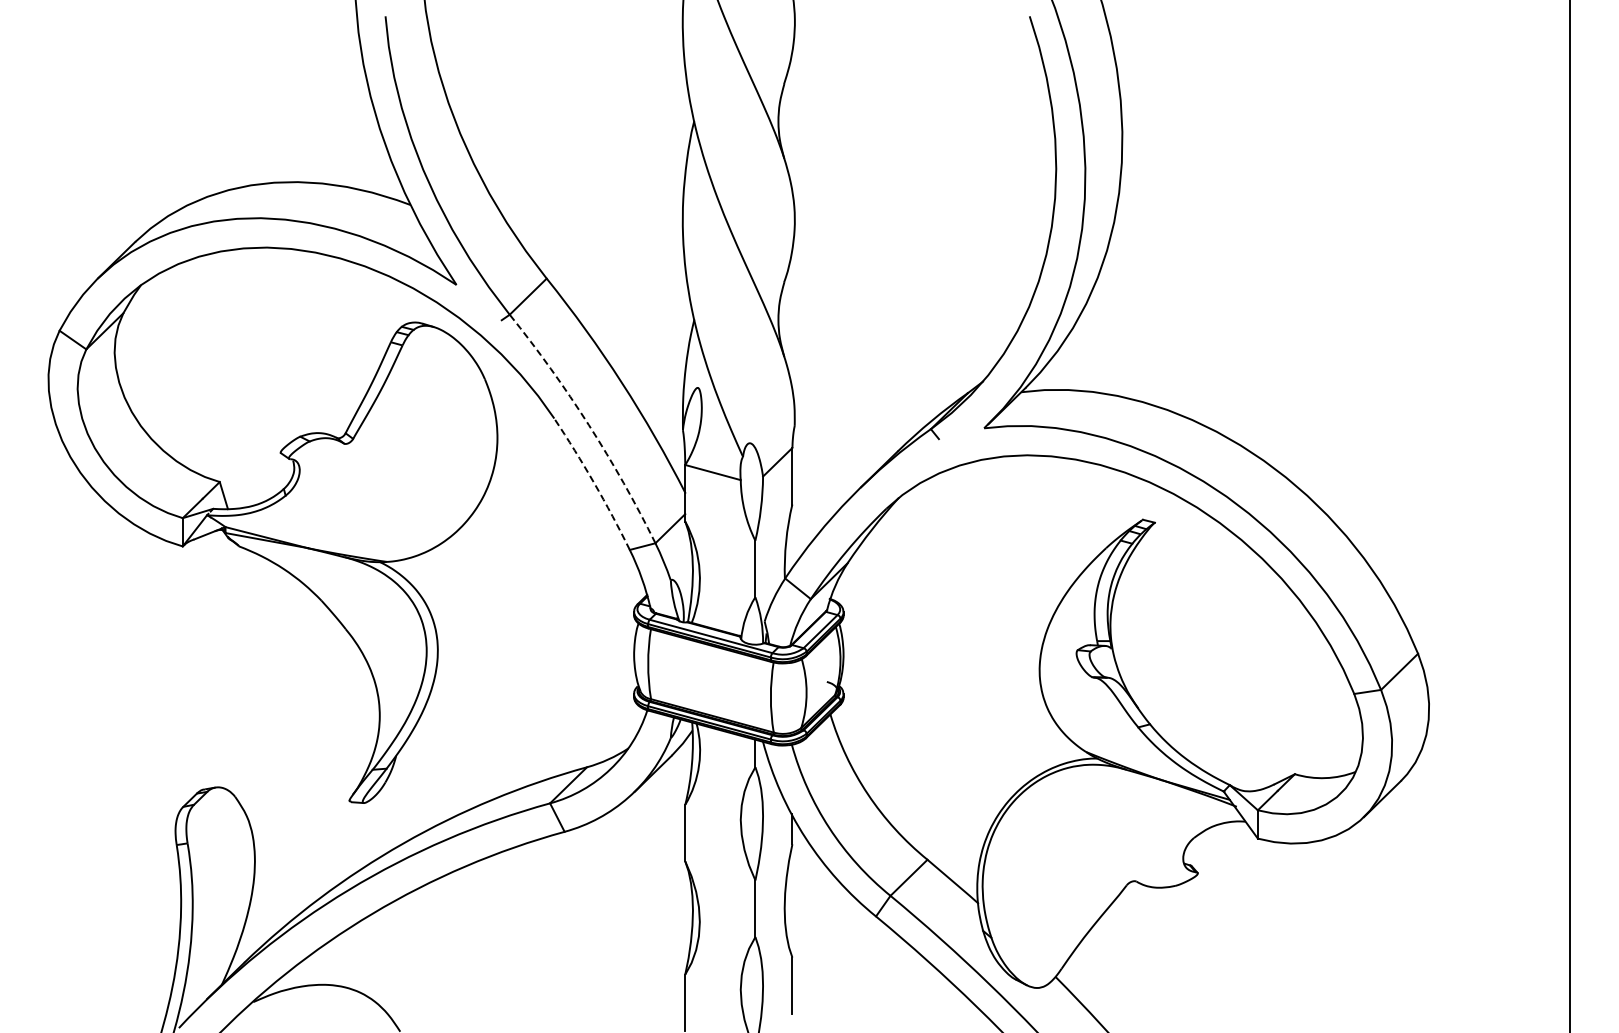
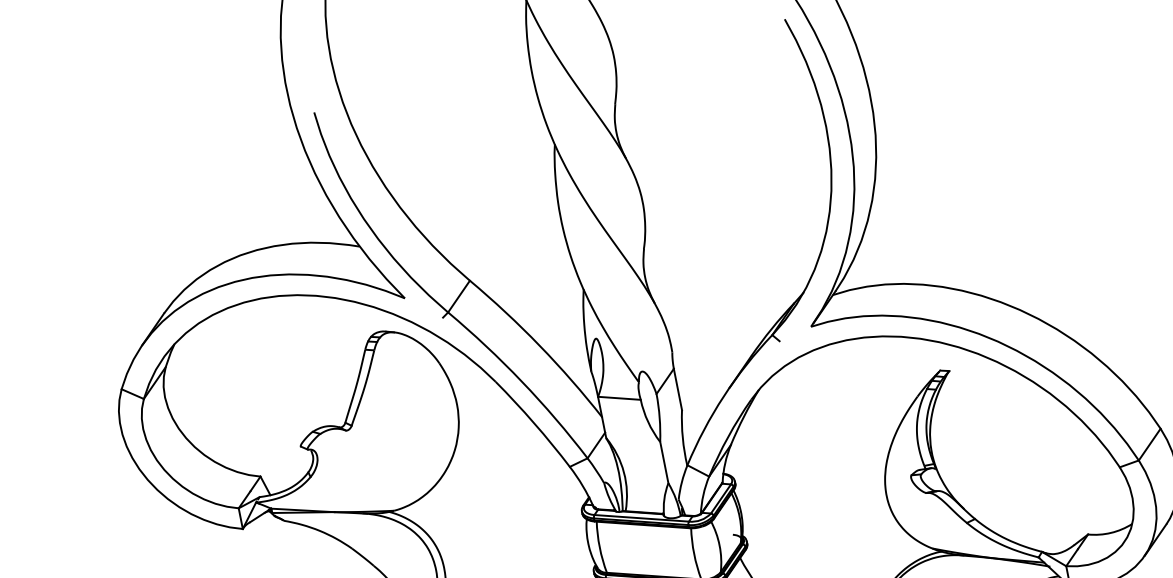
arc: (588, 425) -> (521, 381), dashed -> solid
arc: (594, 483) -> (534, 423), dashed -> solid

